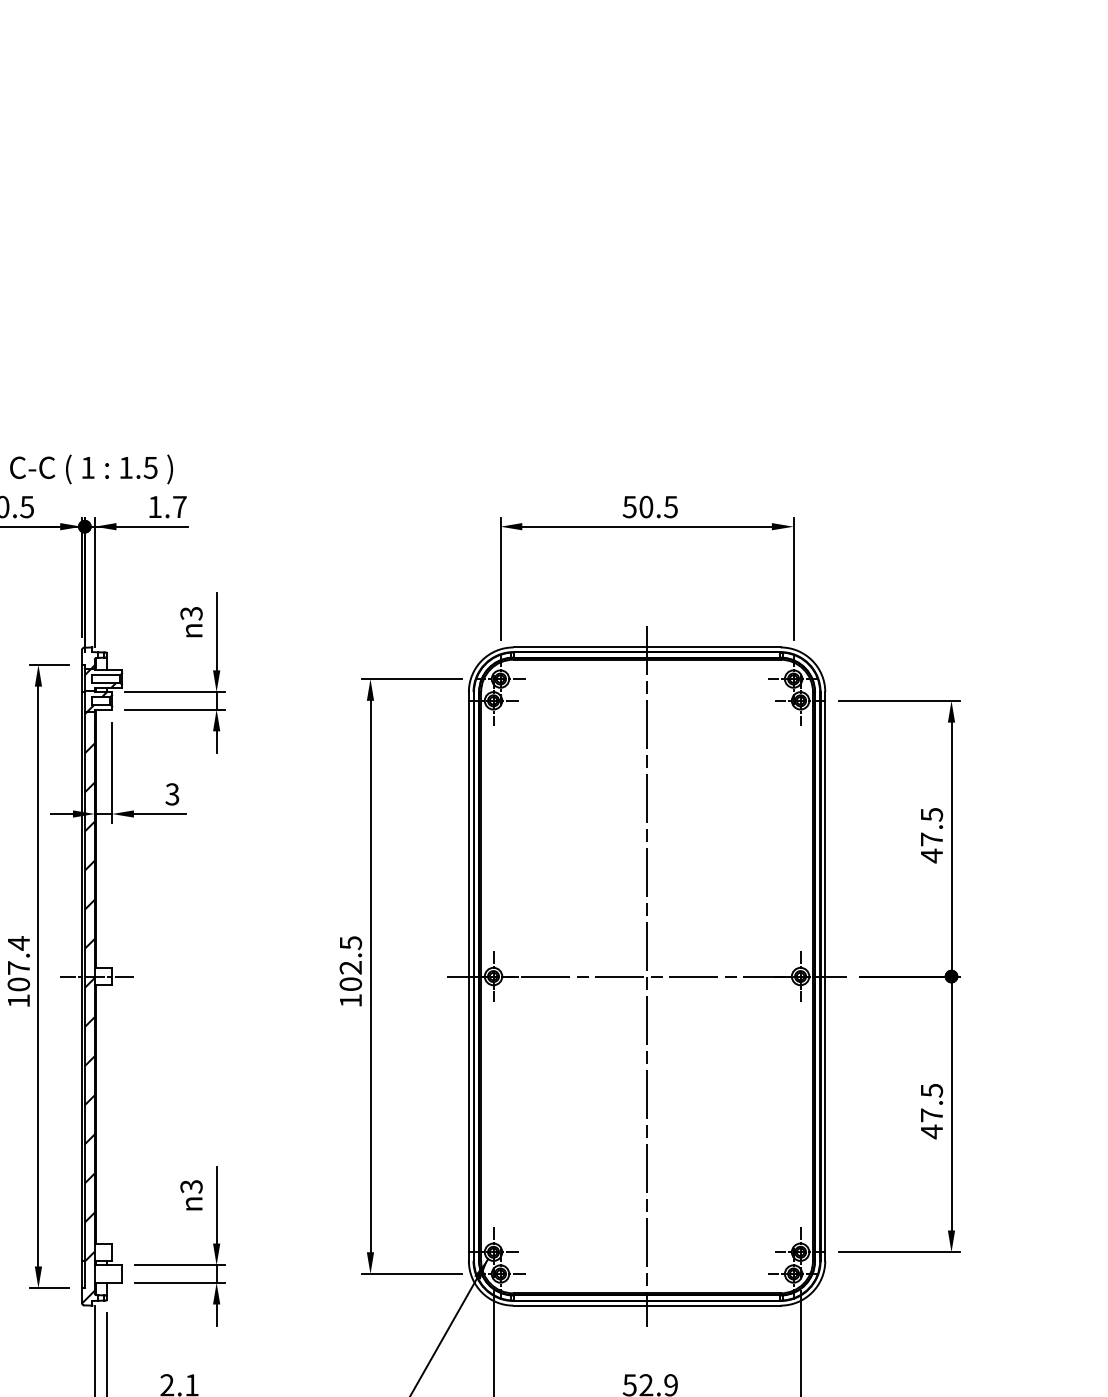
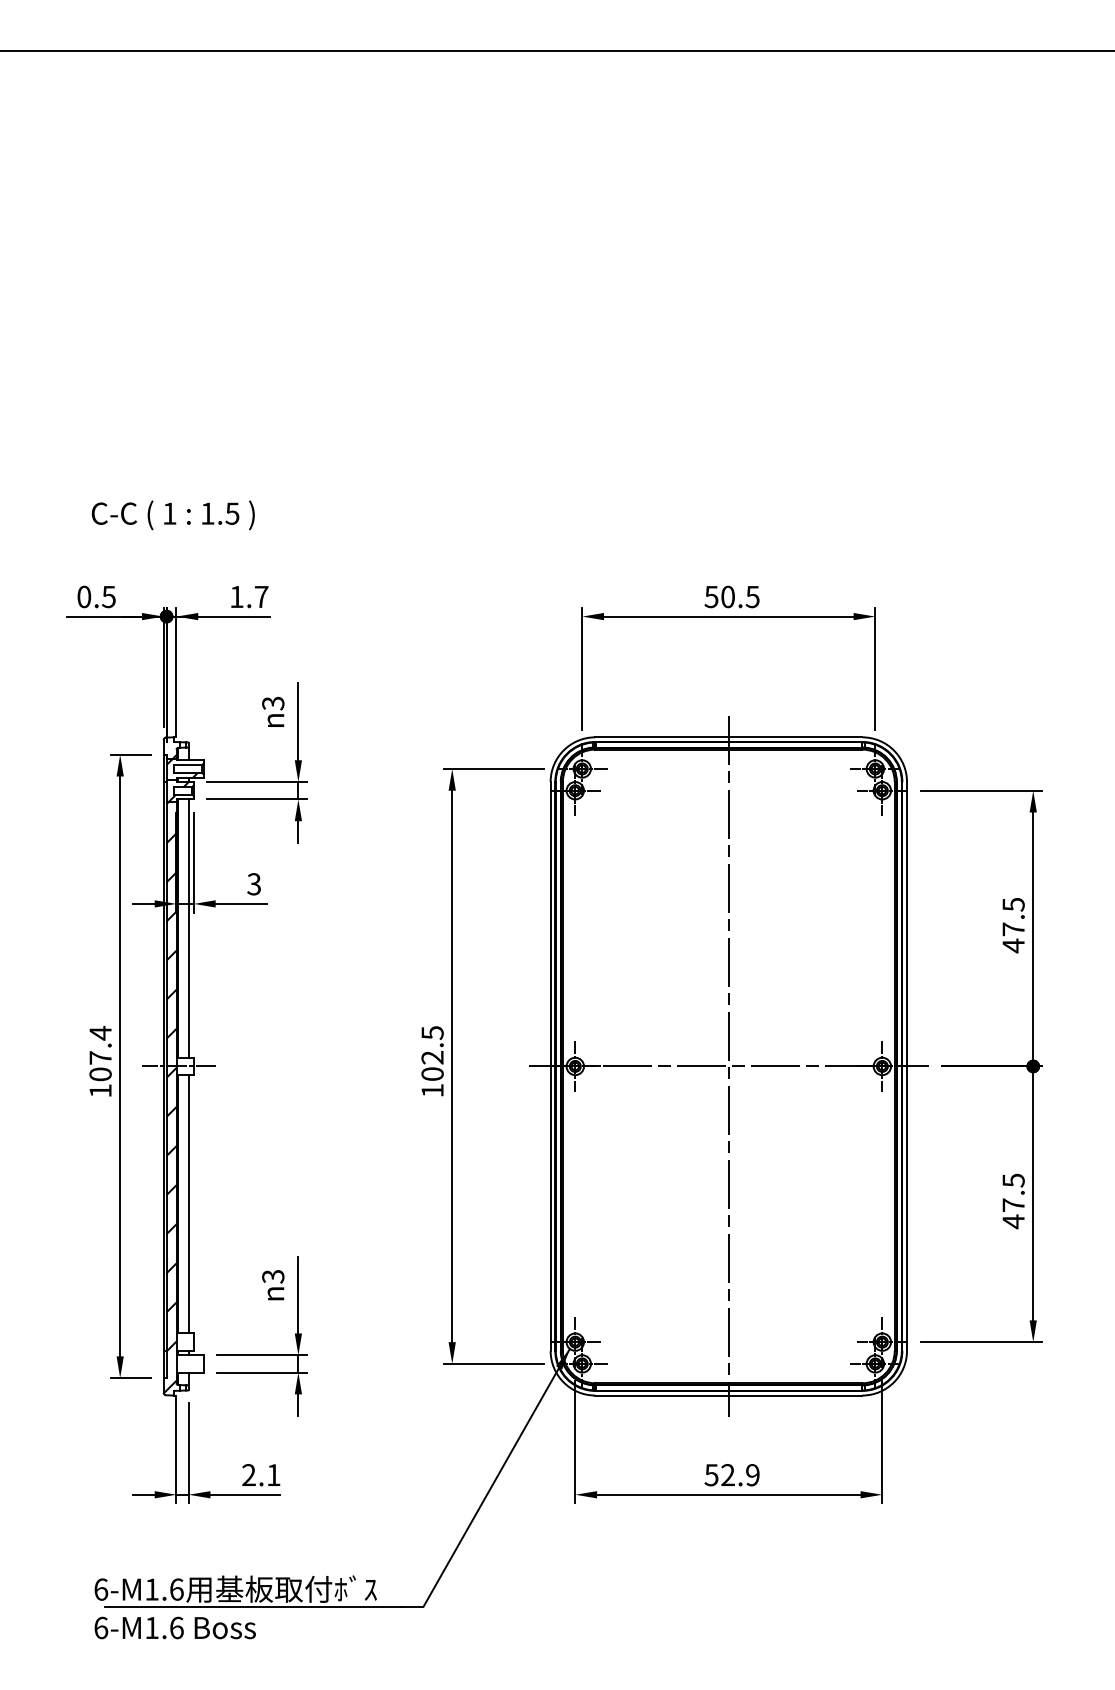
text: (90, 469) -> (172, 515), moved
line: (106, 838) -> (188, 928), added
line: (106, 1114) -> (188, 1204), added

